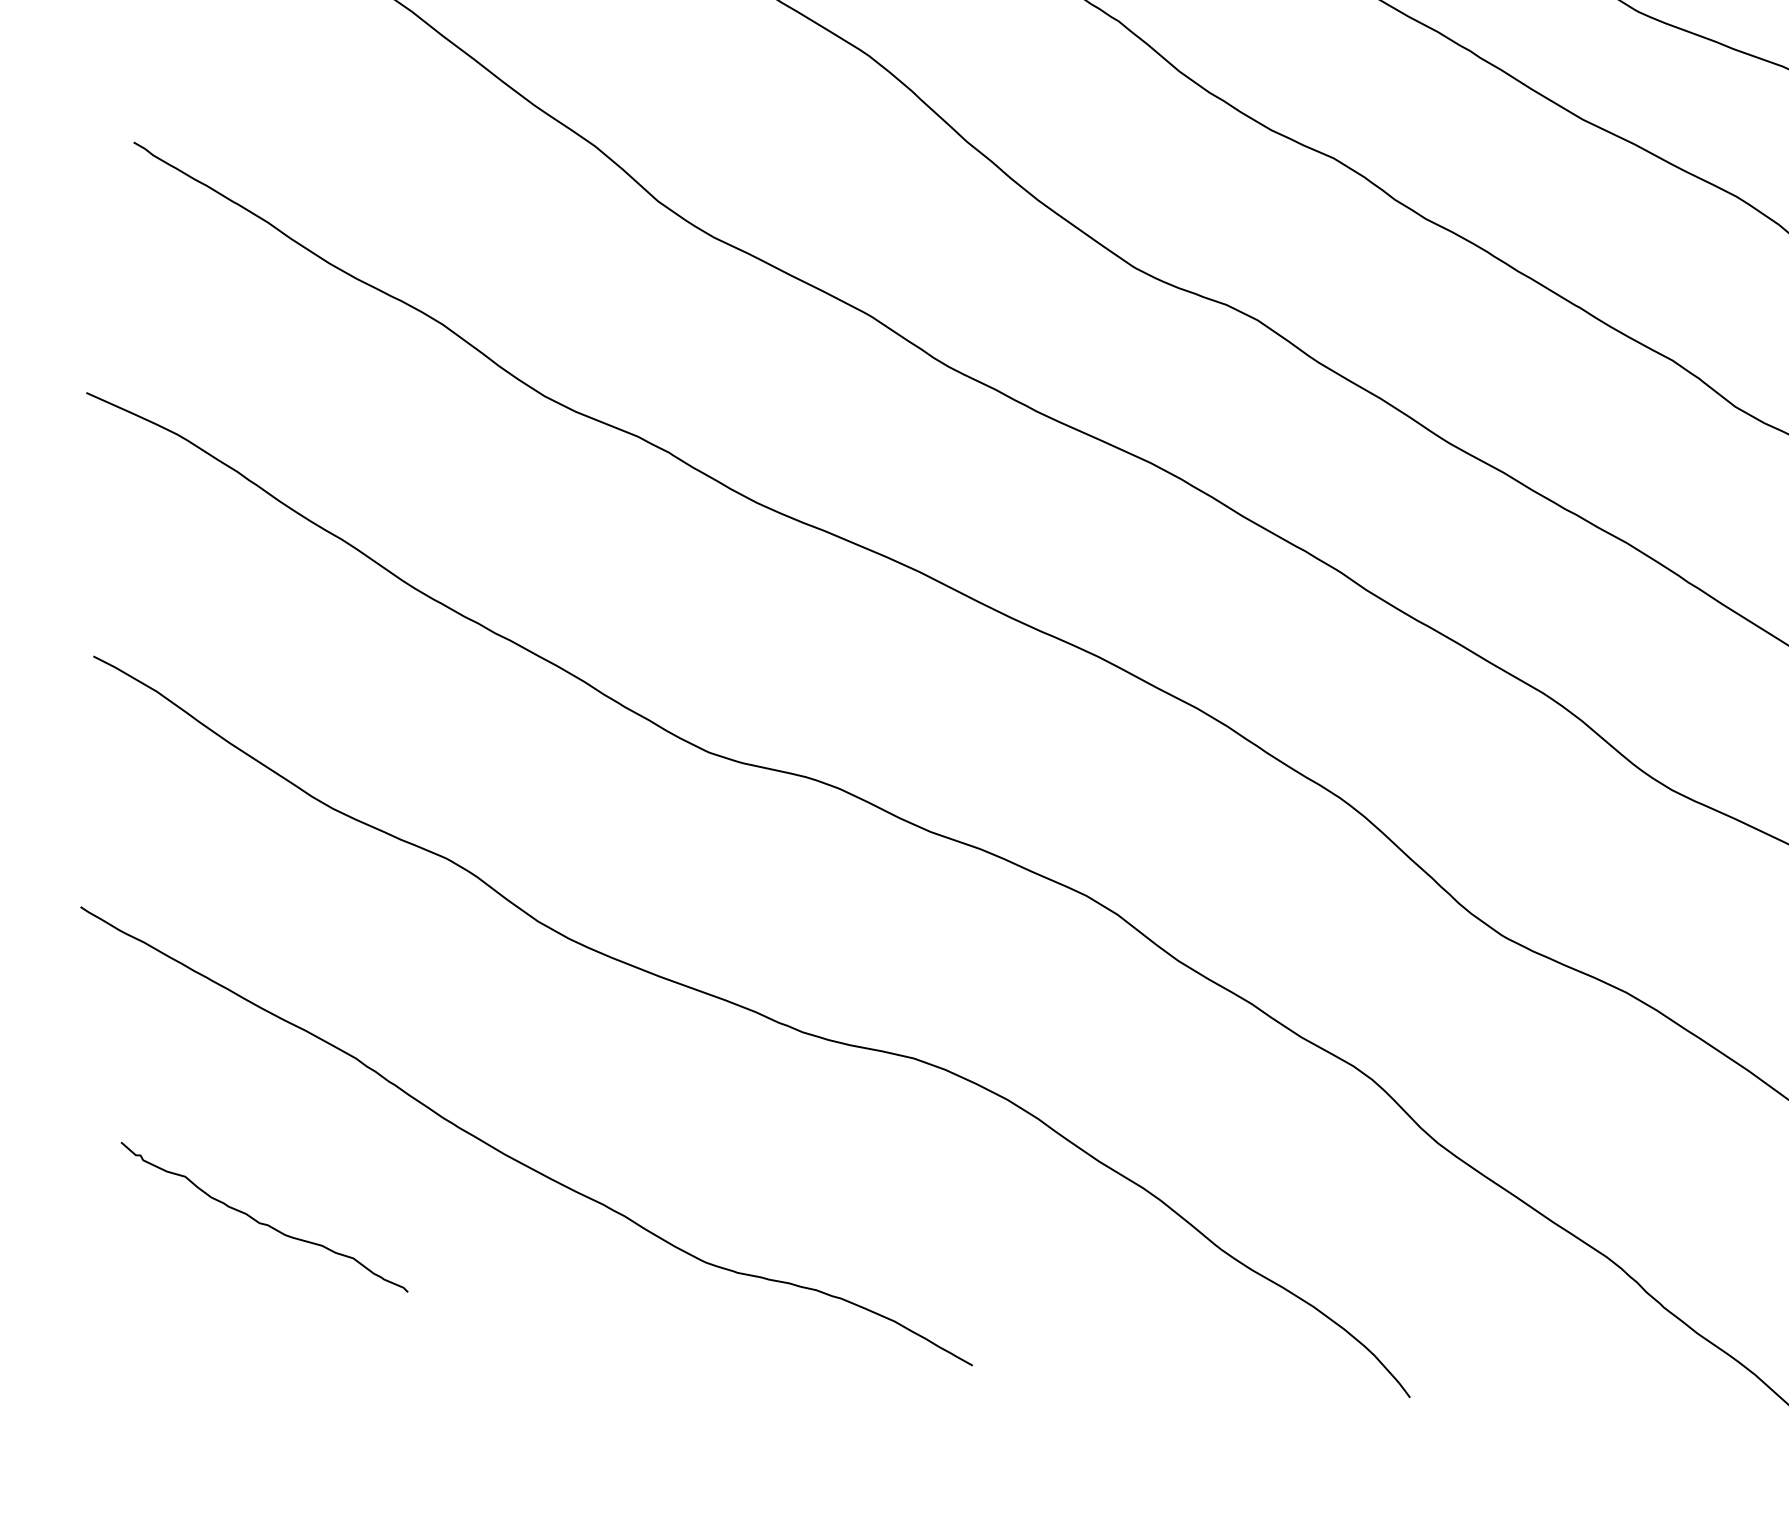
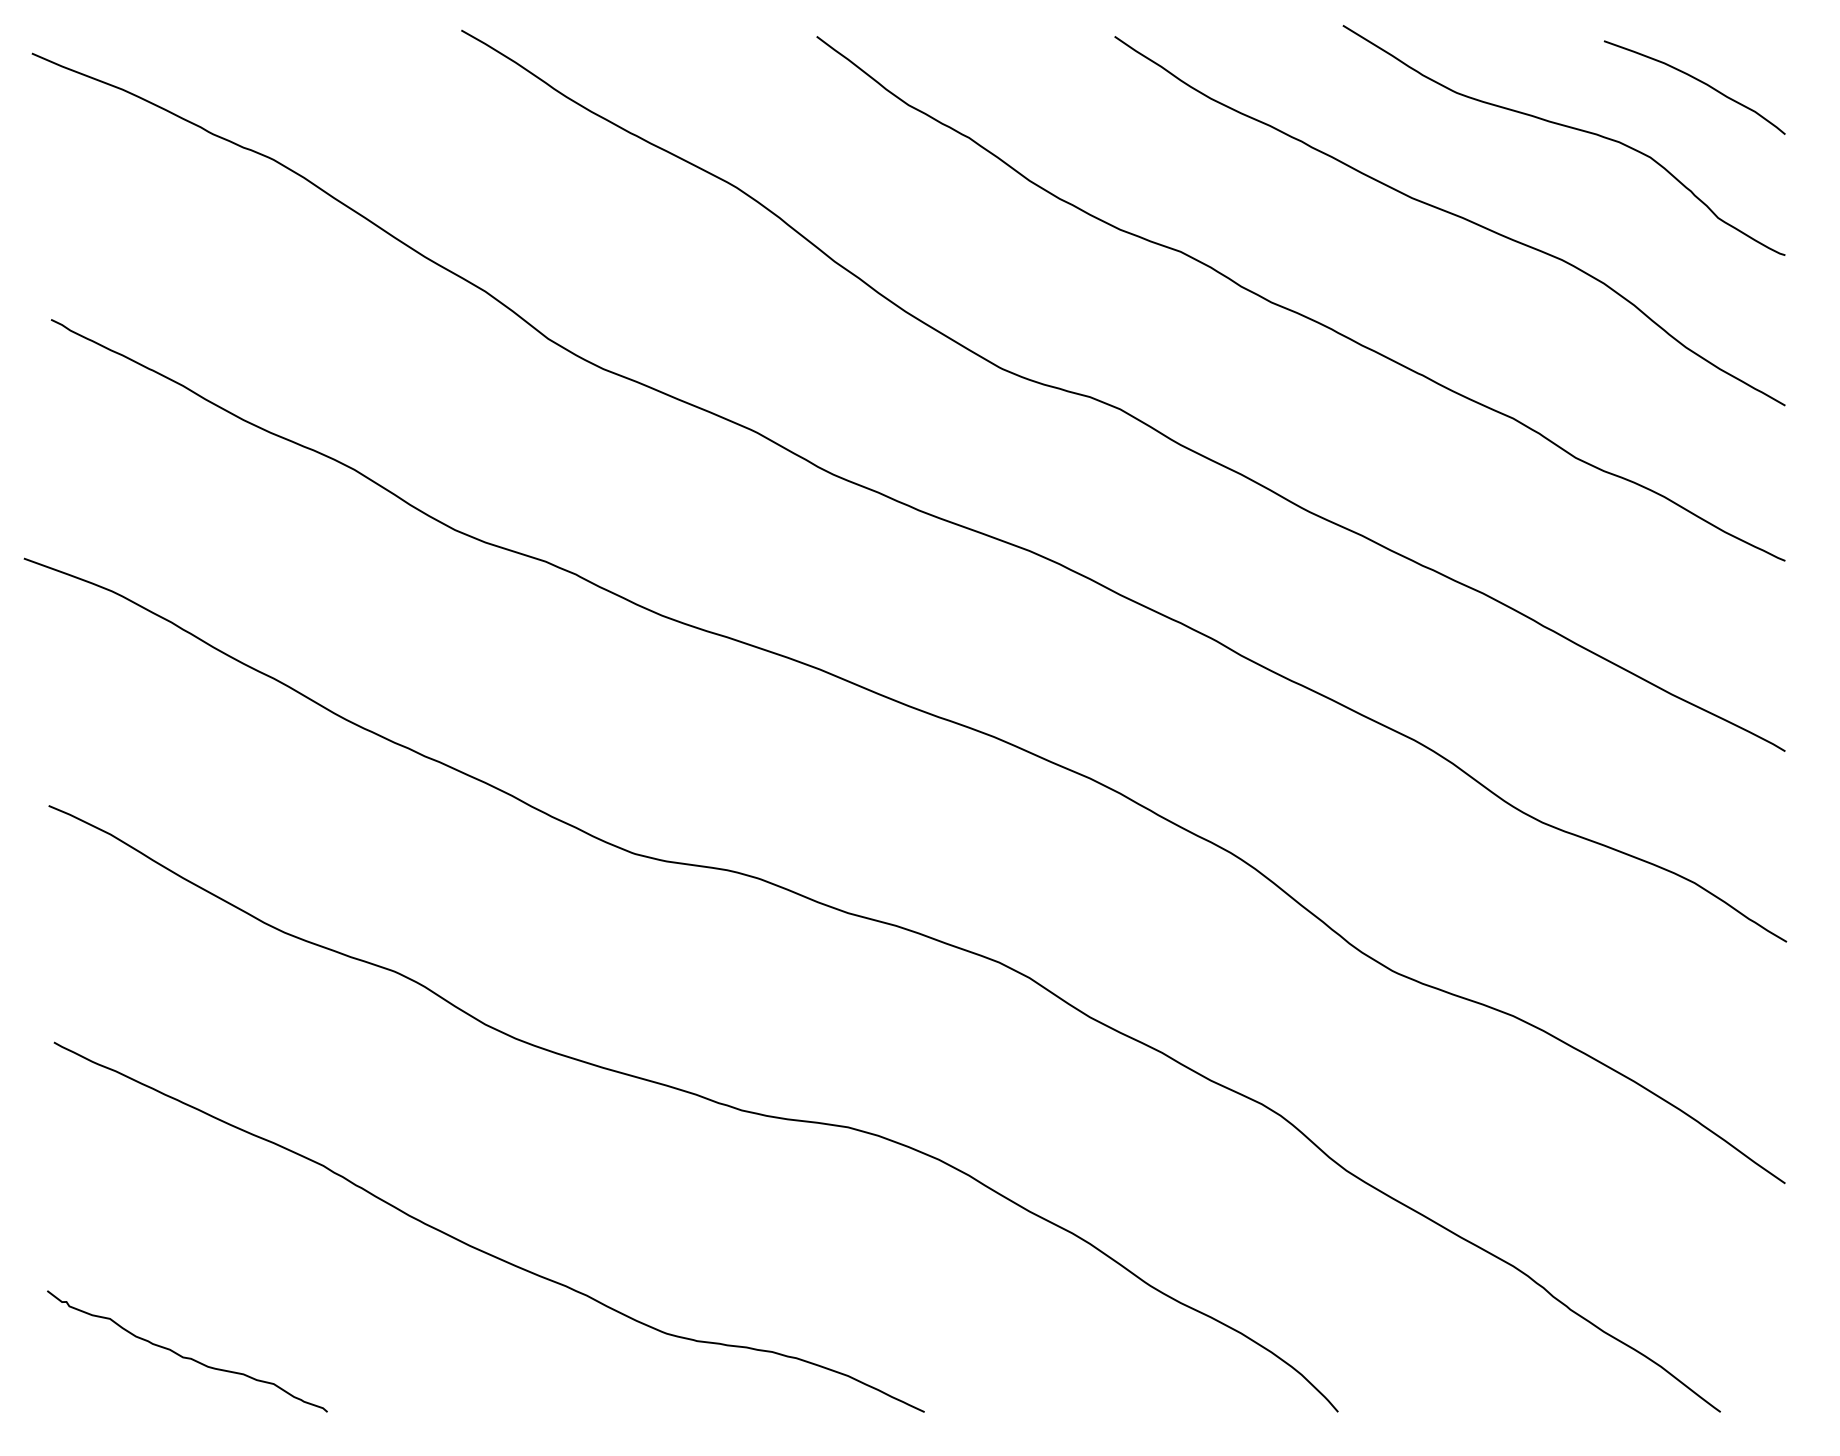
curve: (262, 1222) -> (185, 1356), moved

